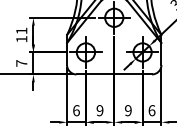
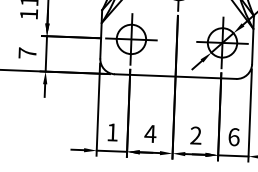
text: (76, 110) -> (112, 132), 6 -> 1
text: (99, 110) -> (149, 133), 9 -> 4
text: (128, 110) -> (196, 135), 9 -> 2

